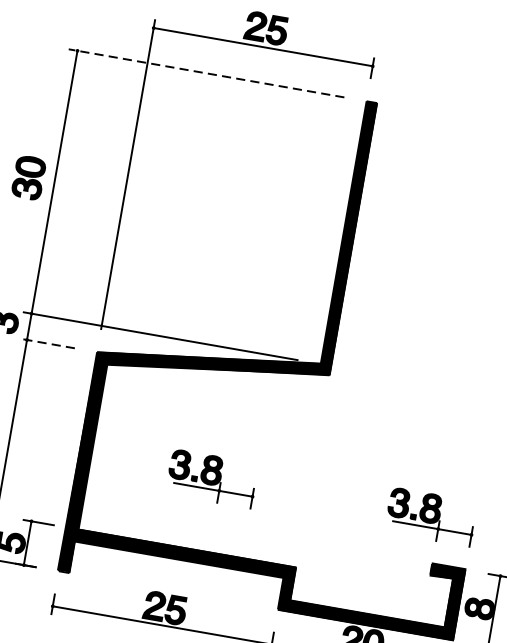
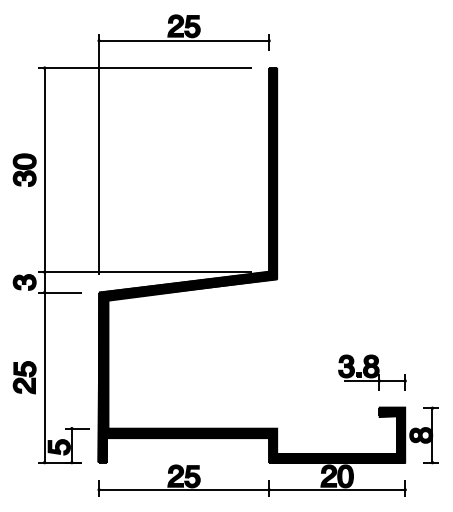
line: (205, 73) -> (144, 68), dashed -> solid
line: (46, 343) -> (59, 292), dashed -> solid
part: (212, 478) -> (202, 372), removed

